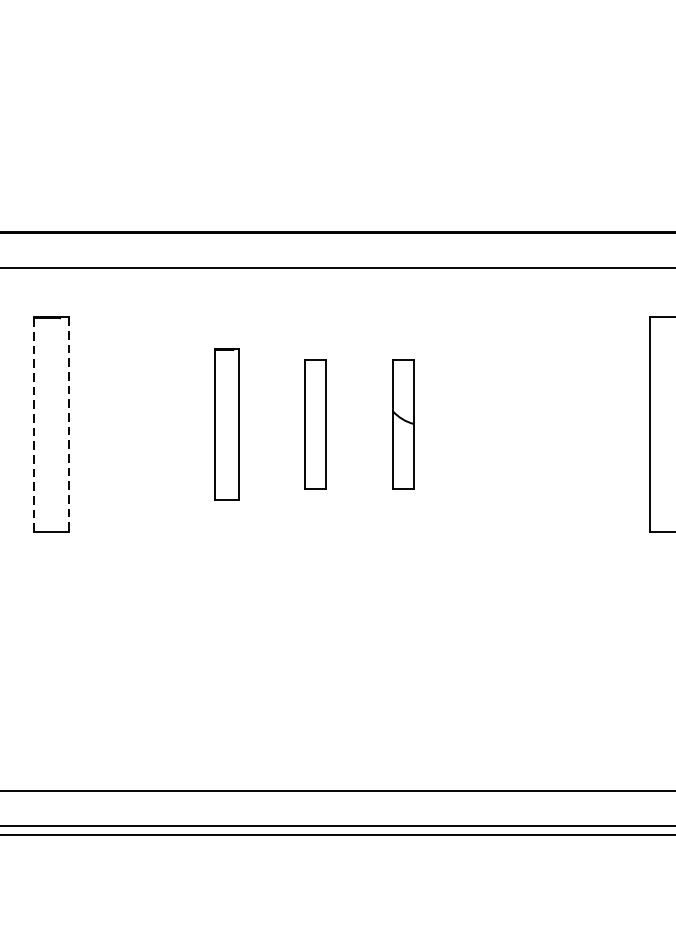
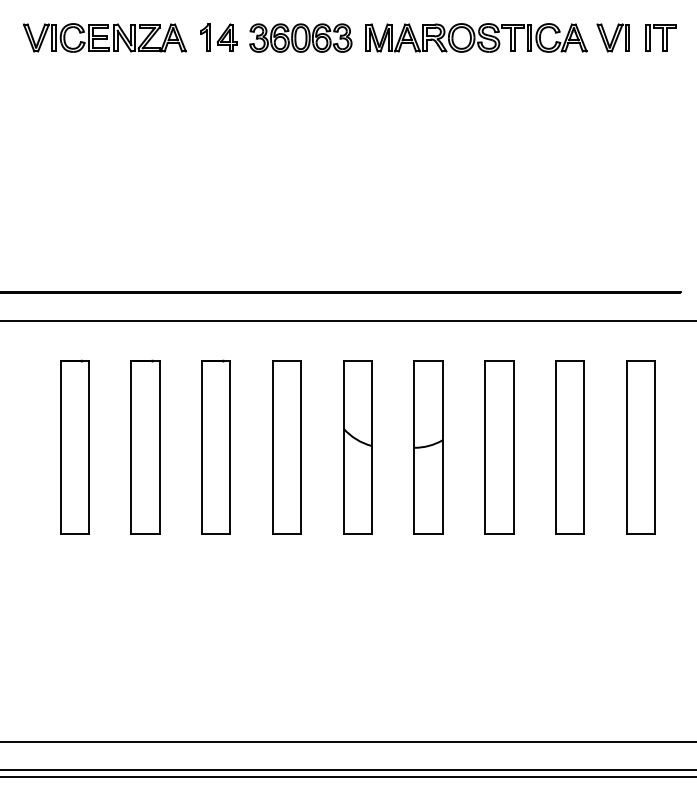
line: (33, 423) -> (60, 446), dashed -> solid
part: (139, 423) -> (145, 446), added
part: (226, 423) -> (215, 446), size x1.43
line: (68, 425) -> (88, 447), dashed -> solid
part: (314, 425) -> (286, 447), size x1.67
part: (402, 425) -> (357, 447), size x1.67
part: (491, 425) -> (428, 447), added
part: (579, 425) -> (499, 447), added

